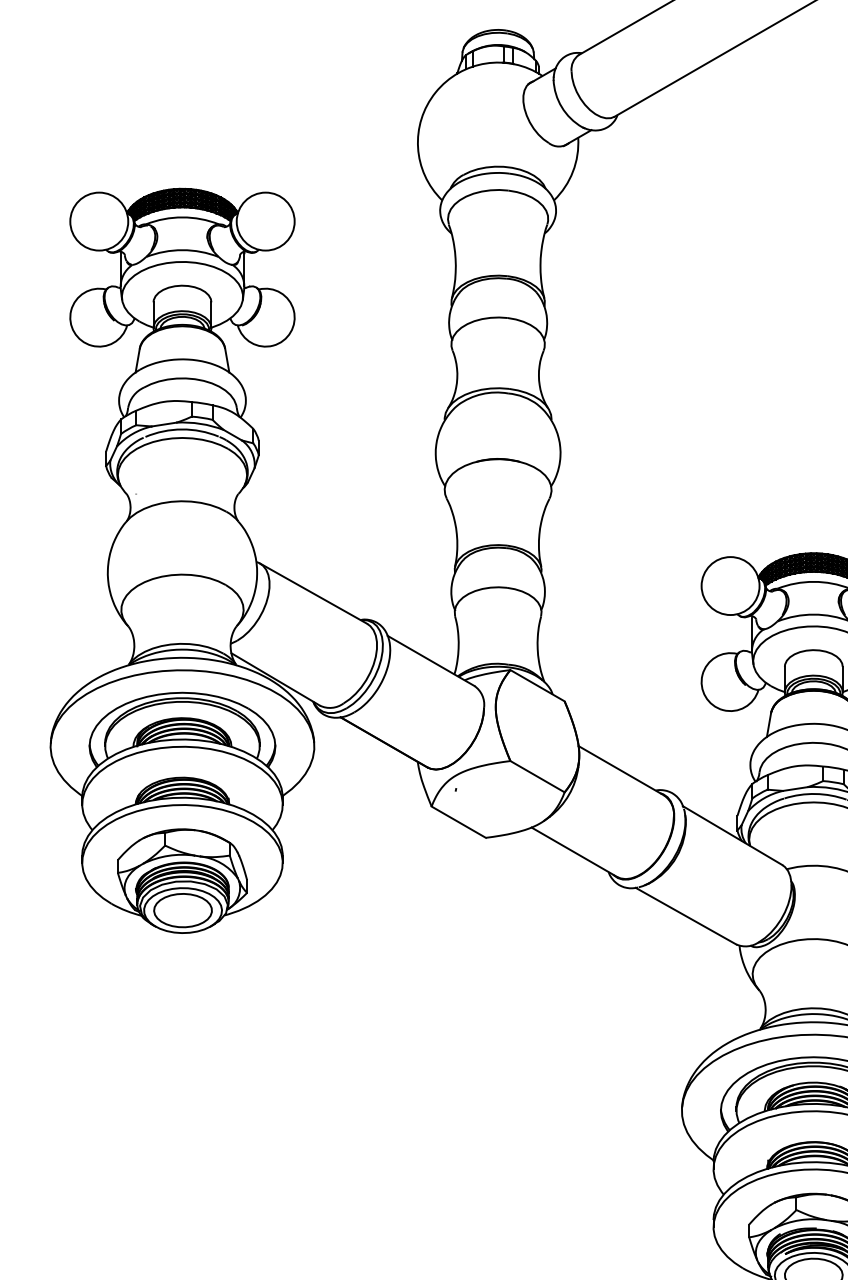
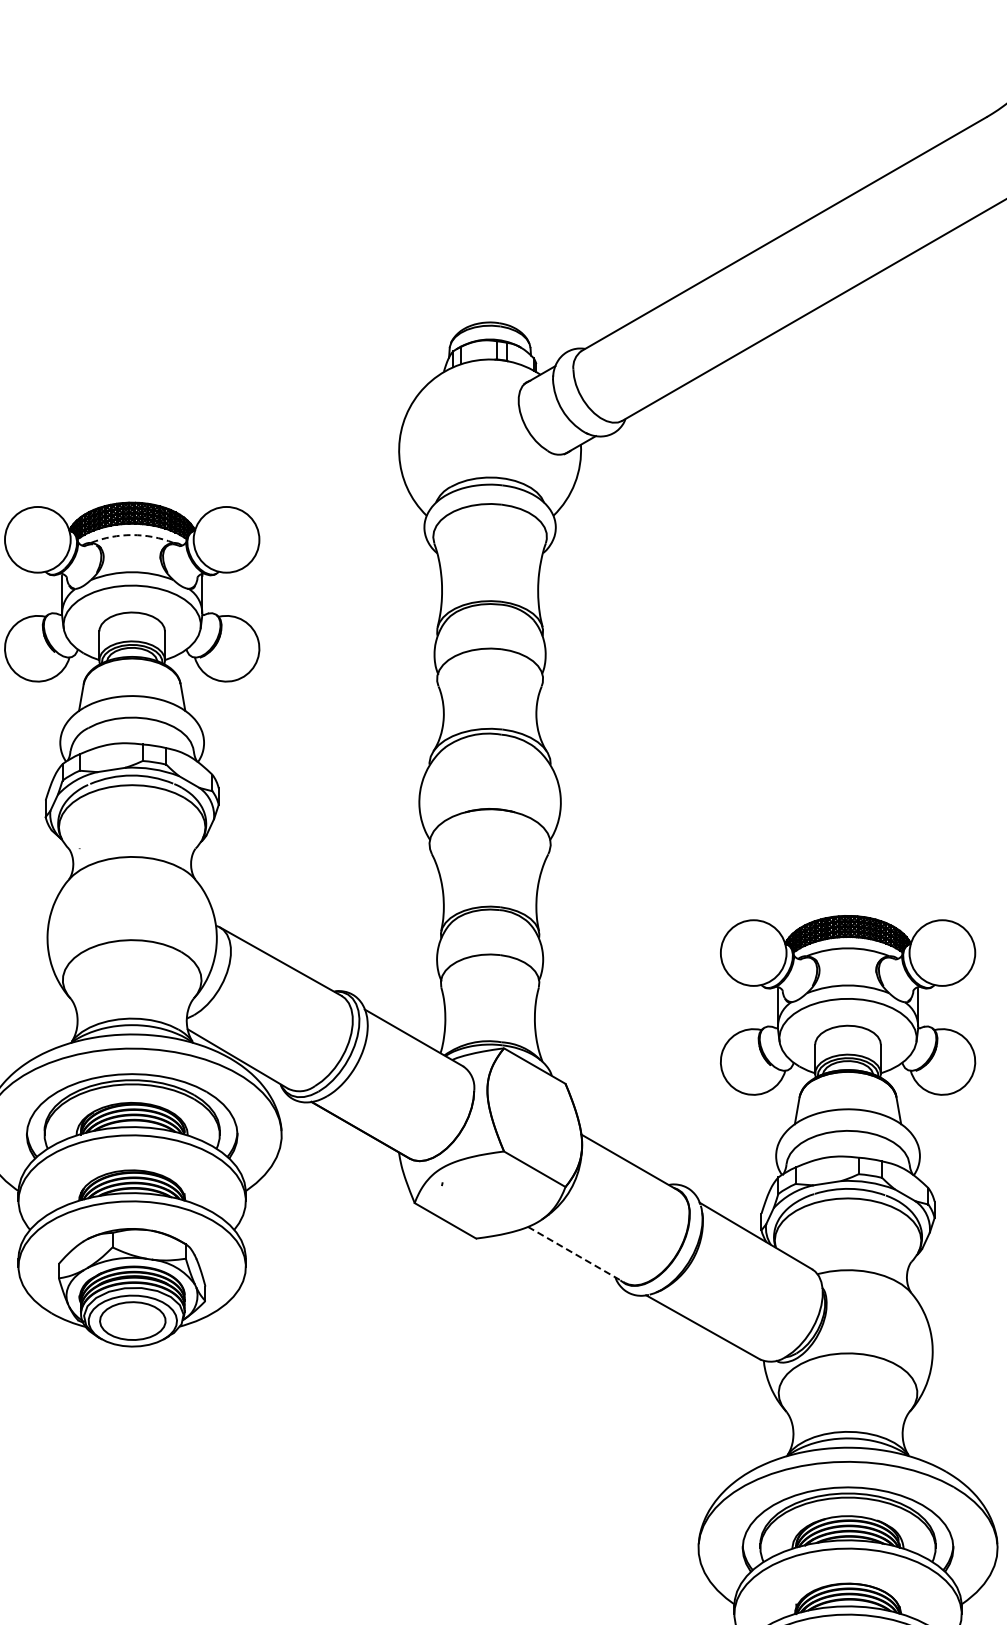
arc: (182, 217) -> (132, 535), solid -> dashed
line: (574, 851) -> (576, 1254), solid -> dashed

